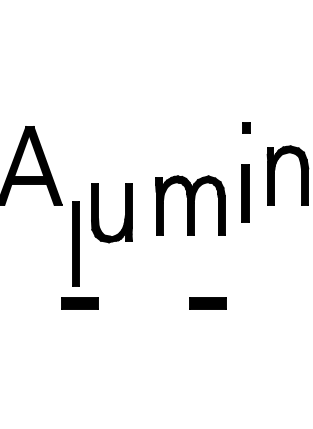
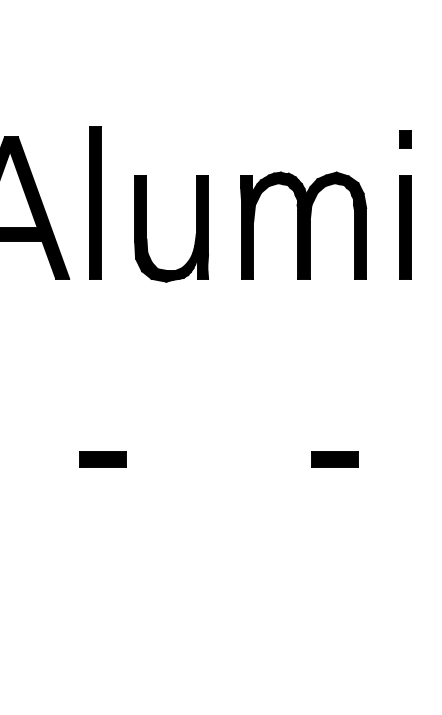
part: (245, 193) -> (405, 227), moved
part: (190, 205) -> (303, 225), moved
part: (98, 213) -> (147, 229), moved
part: (75, 243) -> (94, 201), moved
part: (79, 303) -> (101, 458), size x0.71
part: (207, 303) -> (334, 458), size x0.71

